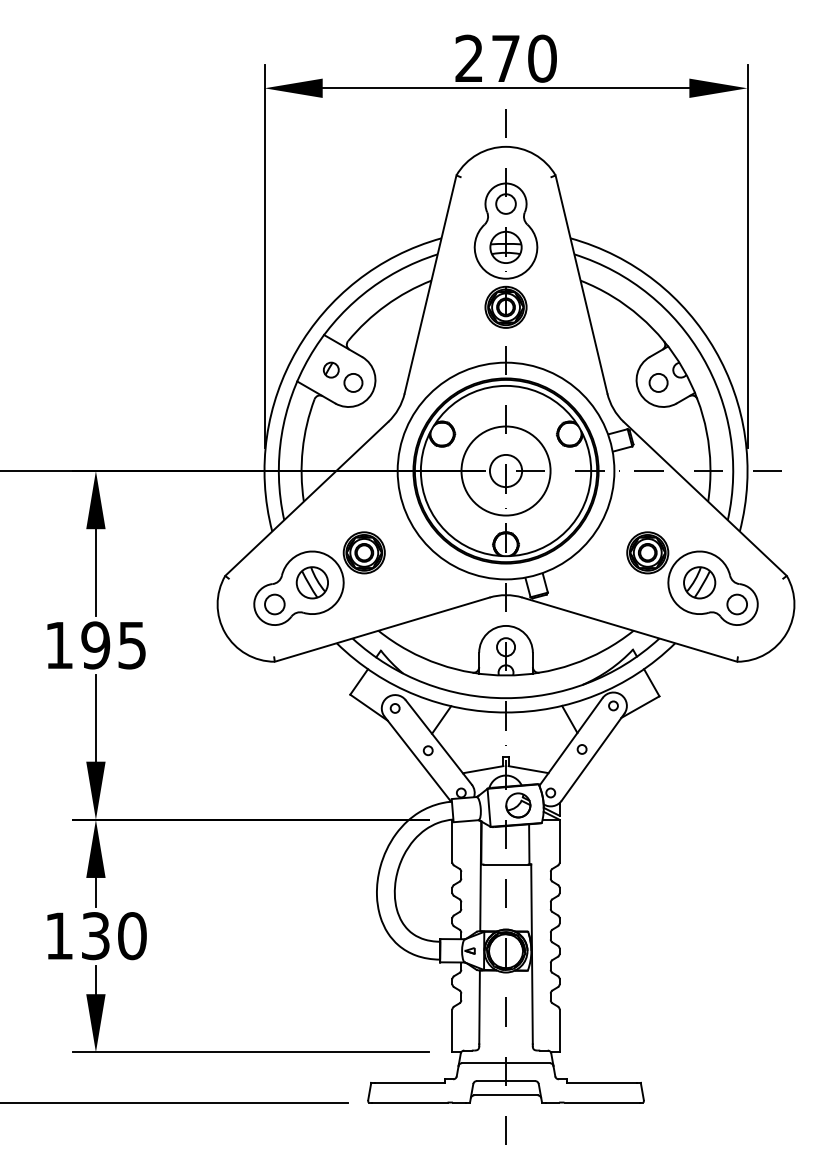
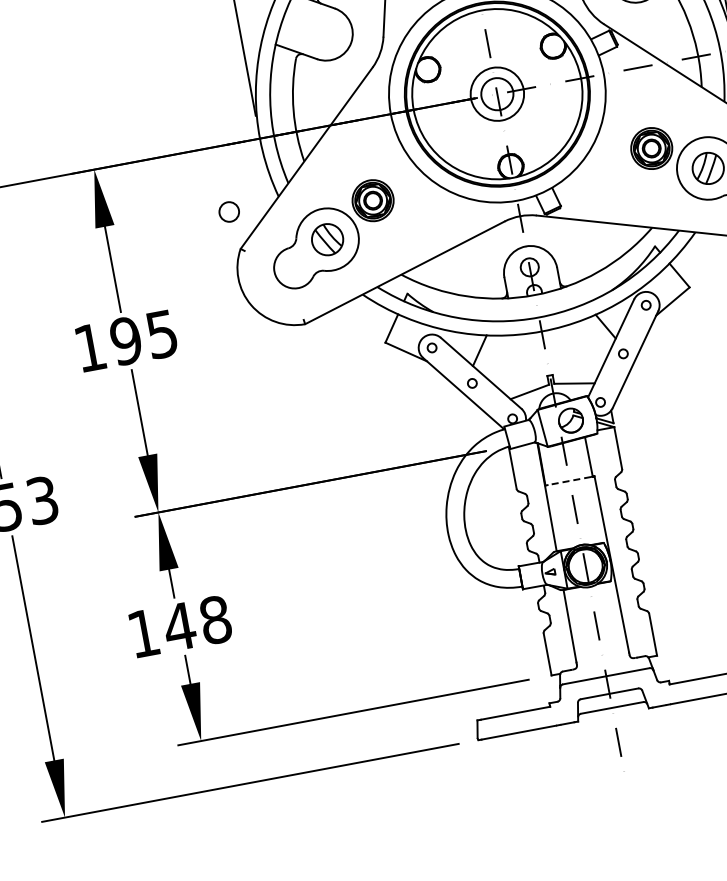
part: (343, 376) -> (320, 31), removed
circle: (505, 470) -> (496, 93), size x0.6
circle: (274, 604) -> (228, 212), moved
line: (506, 864) -> (570, 480), solid -> dashed
text: (113, 936) -> (197, 623), 130 -> 148

